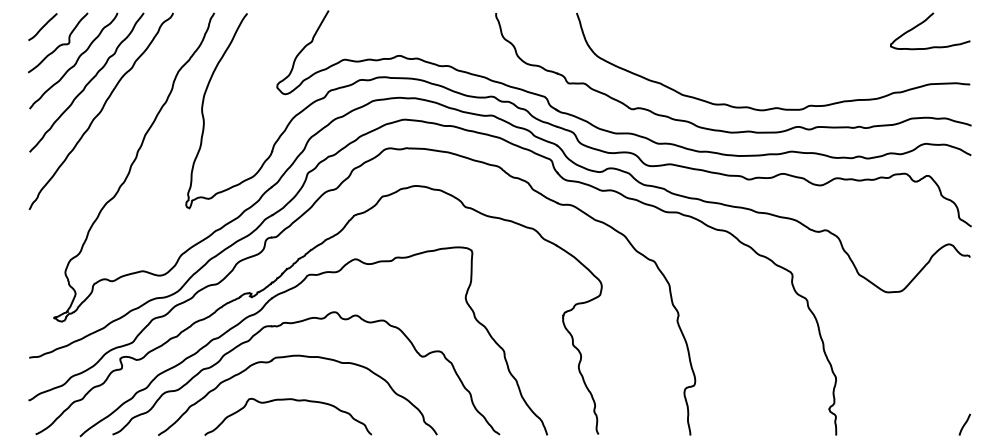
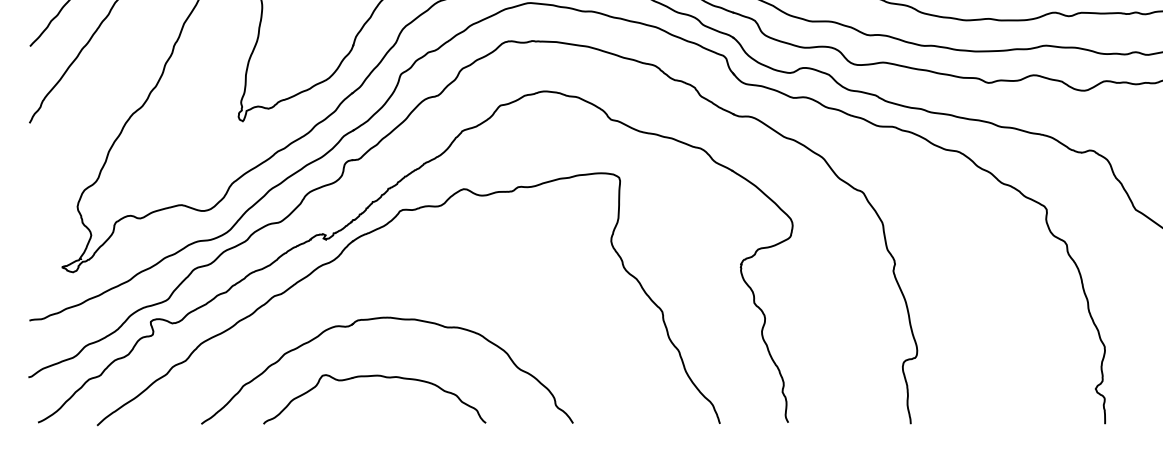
part: (296, 323) -> (385, 274), removed

